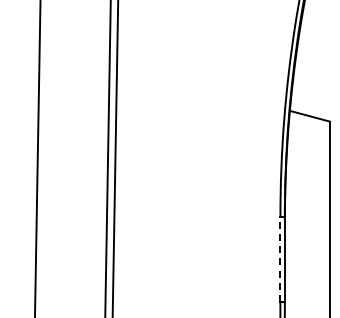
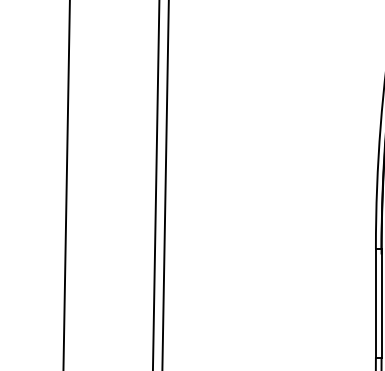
line: (280, 259) -> (375, 303), dashed -> solid

